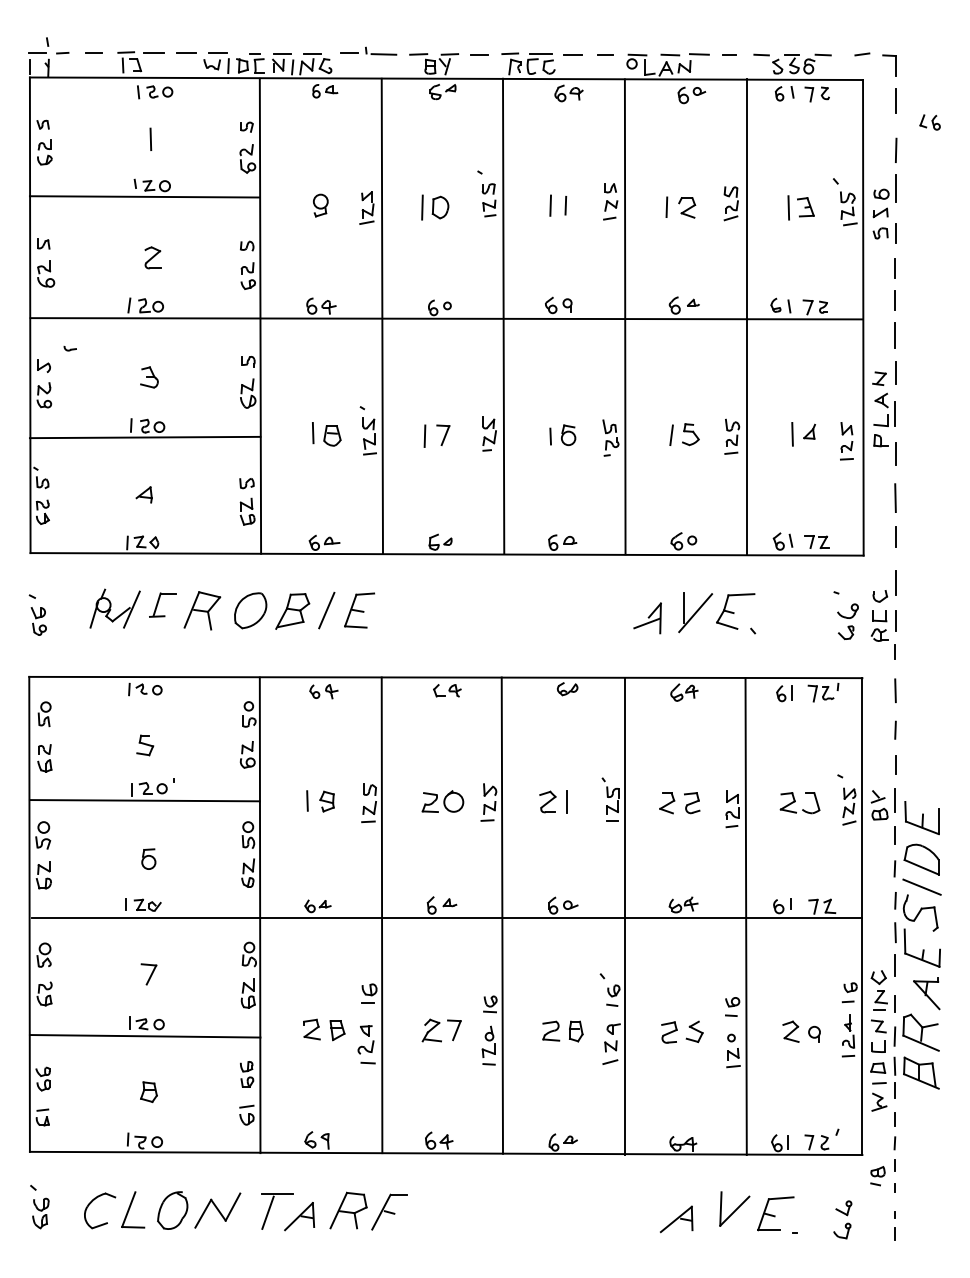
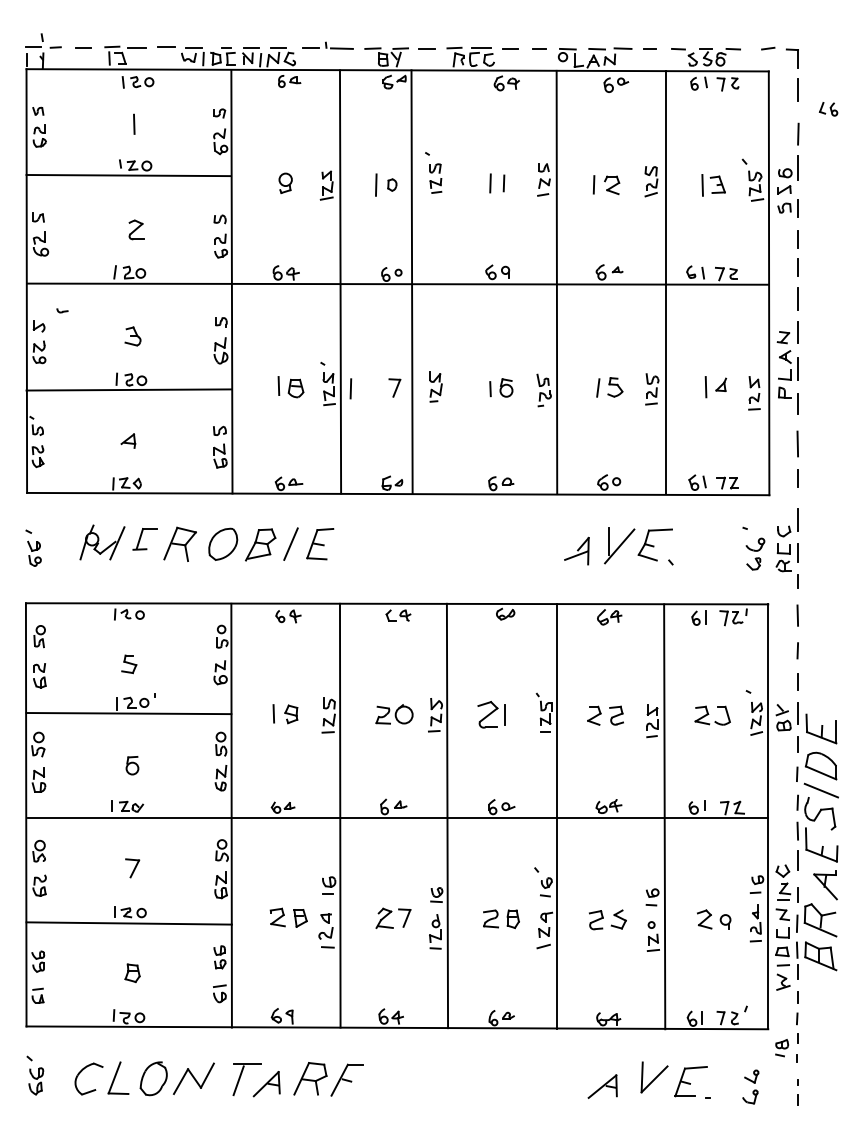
part: (440, 207) -> (392, 185), size x0.6
line: (503, 315) -> (411, 281), moved
line: (424, 435) -> (350, 388), moved
part: (547, 801) -> (487, 714), size x1.4

